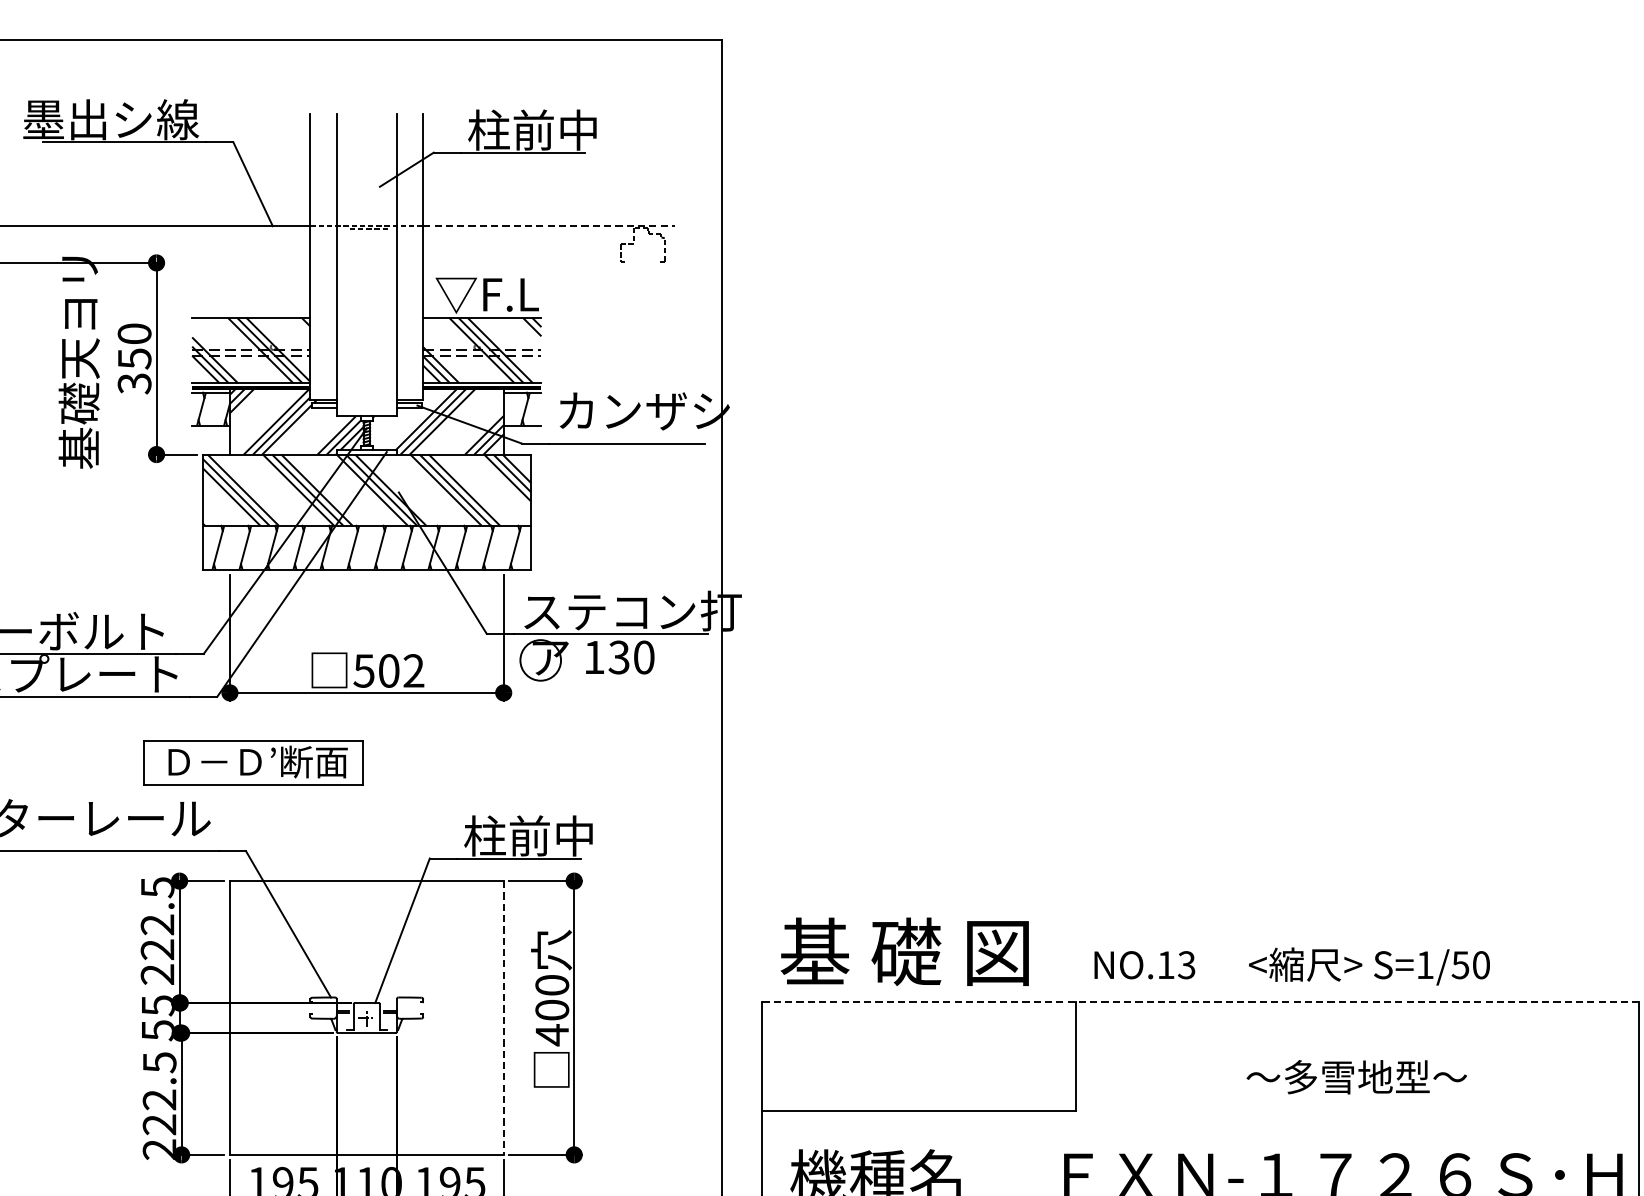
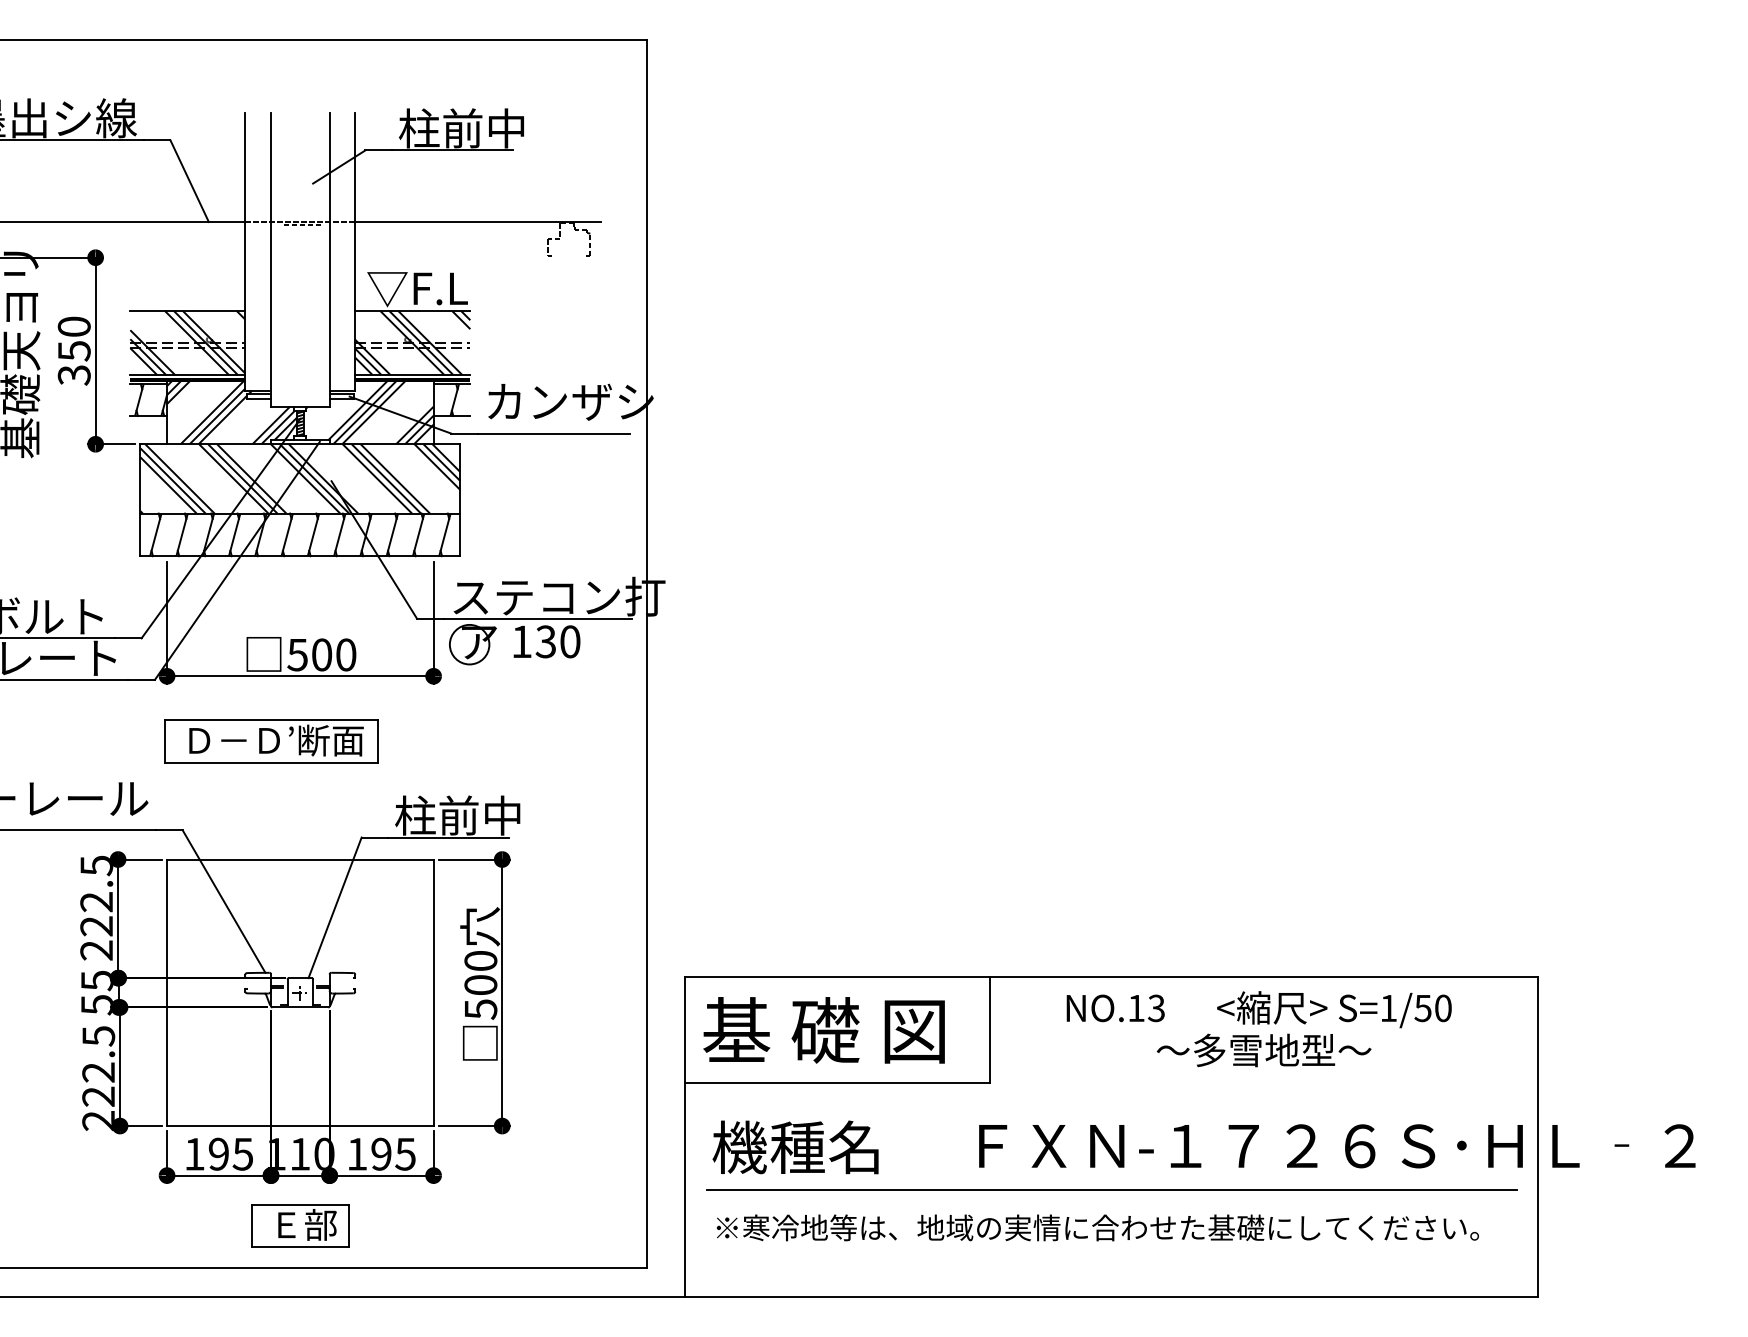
line: (549, 225) -> (478, 221), dashed -> solid
text: (414, 670) -> (346, 654), 502 -> 500
part: (252, 762) -> (271, 741), moved
text: (904, 951) -> (823, 1030), moved
text: (1291, 966) -> (1258, 1009), moved
line: (1201, 1001) -> (1112, 976), dashed -> solid
line: (503, 1018) -> (433, 993), dashed -> solid
text: (552, 1035) -> (481, 1009), 400 -> 500

